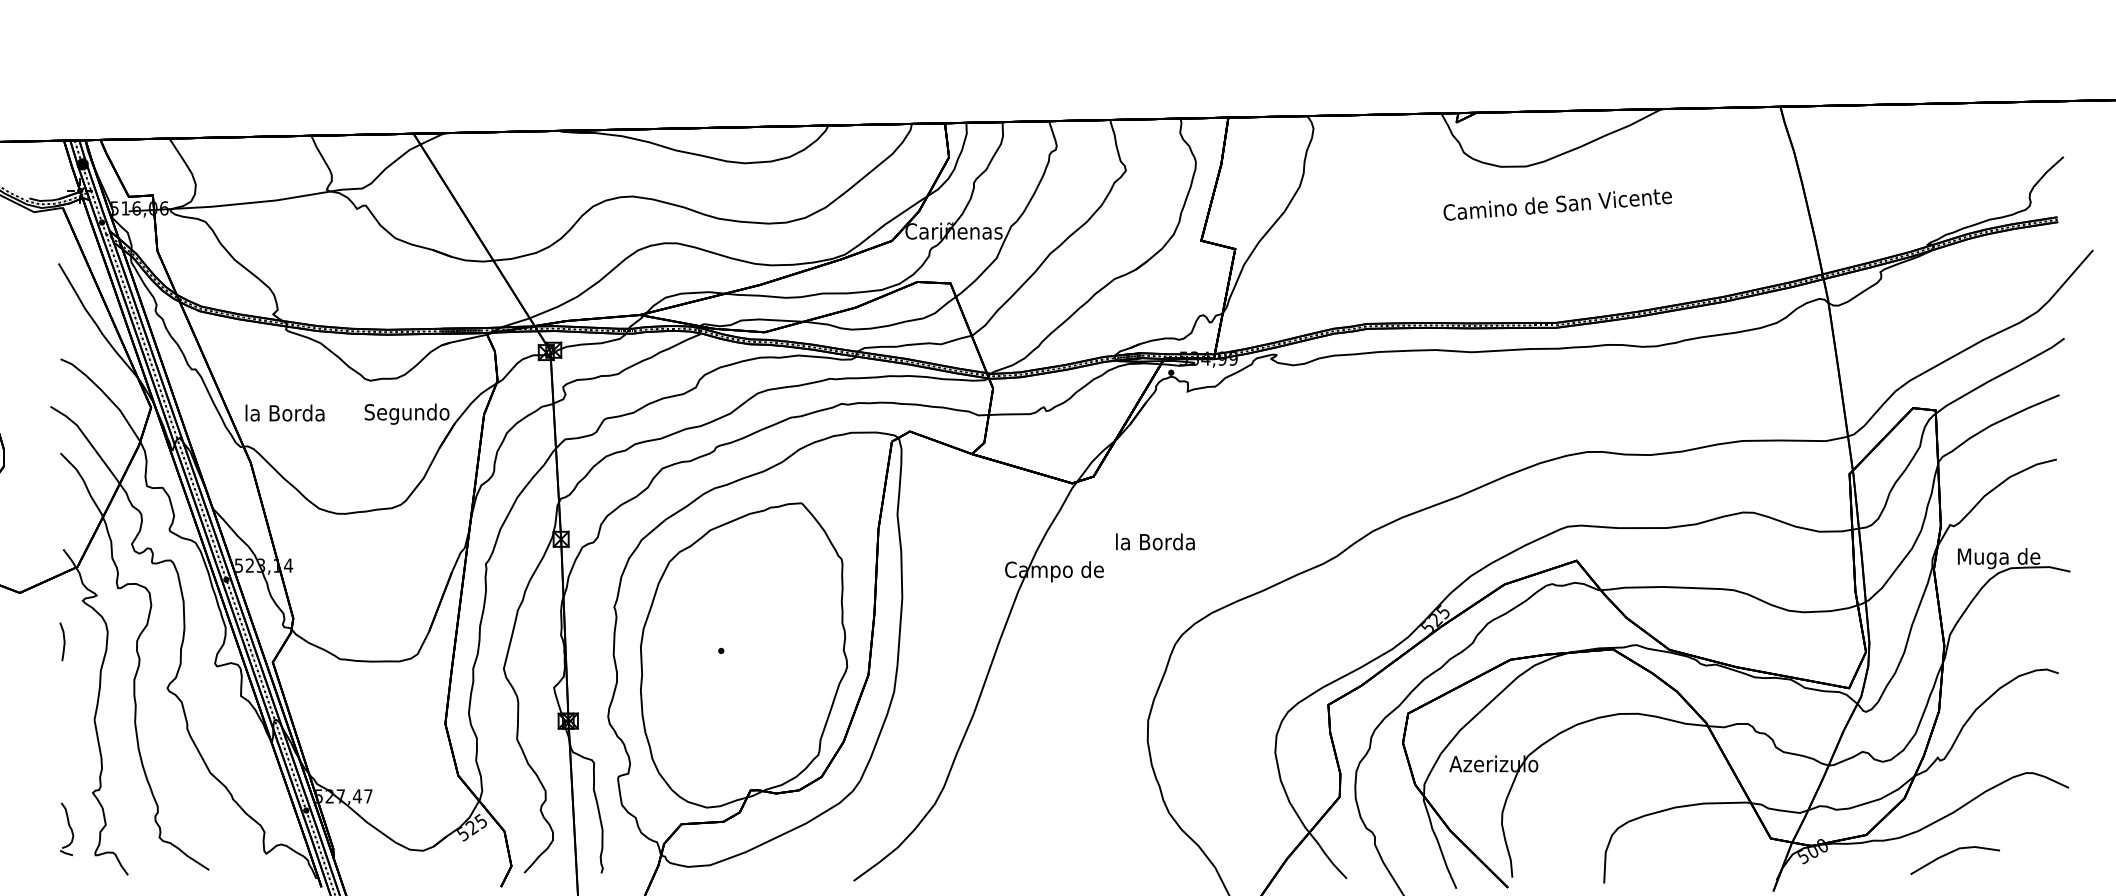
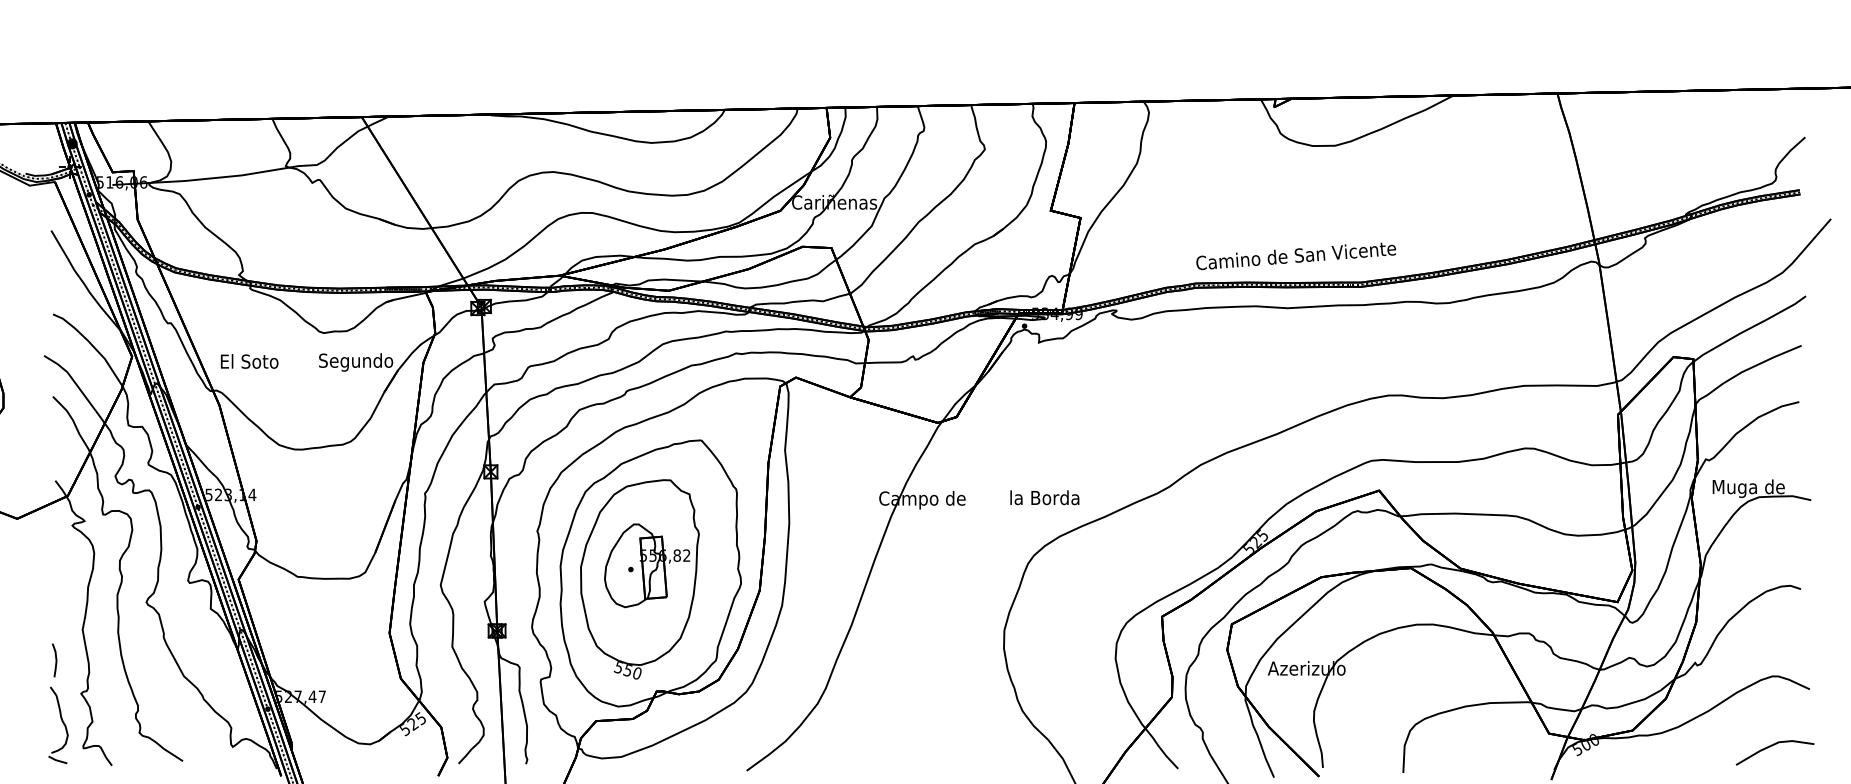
text: (1557, 204) -> (1295, 255), moved
text: (284, 412) -> (248, 360), la Borda -> El Soto
text: (1155, 541) -> (1044, 497), moved
line: (63, 641) -> (55, 660), moved
part: (731, 661) -> (639, 578), added
part: (66, 829) -> (58, 725), size x1.67
line: (1951, 853) -> (1771, 746), moved

